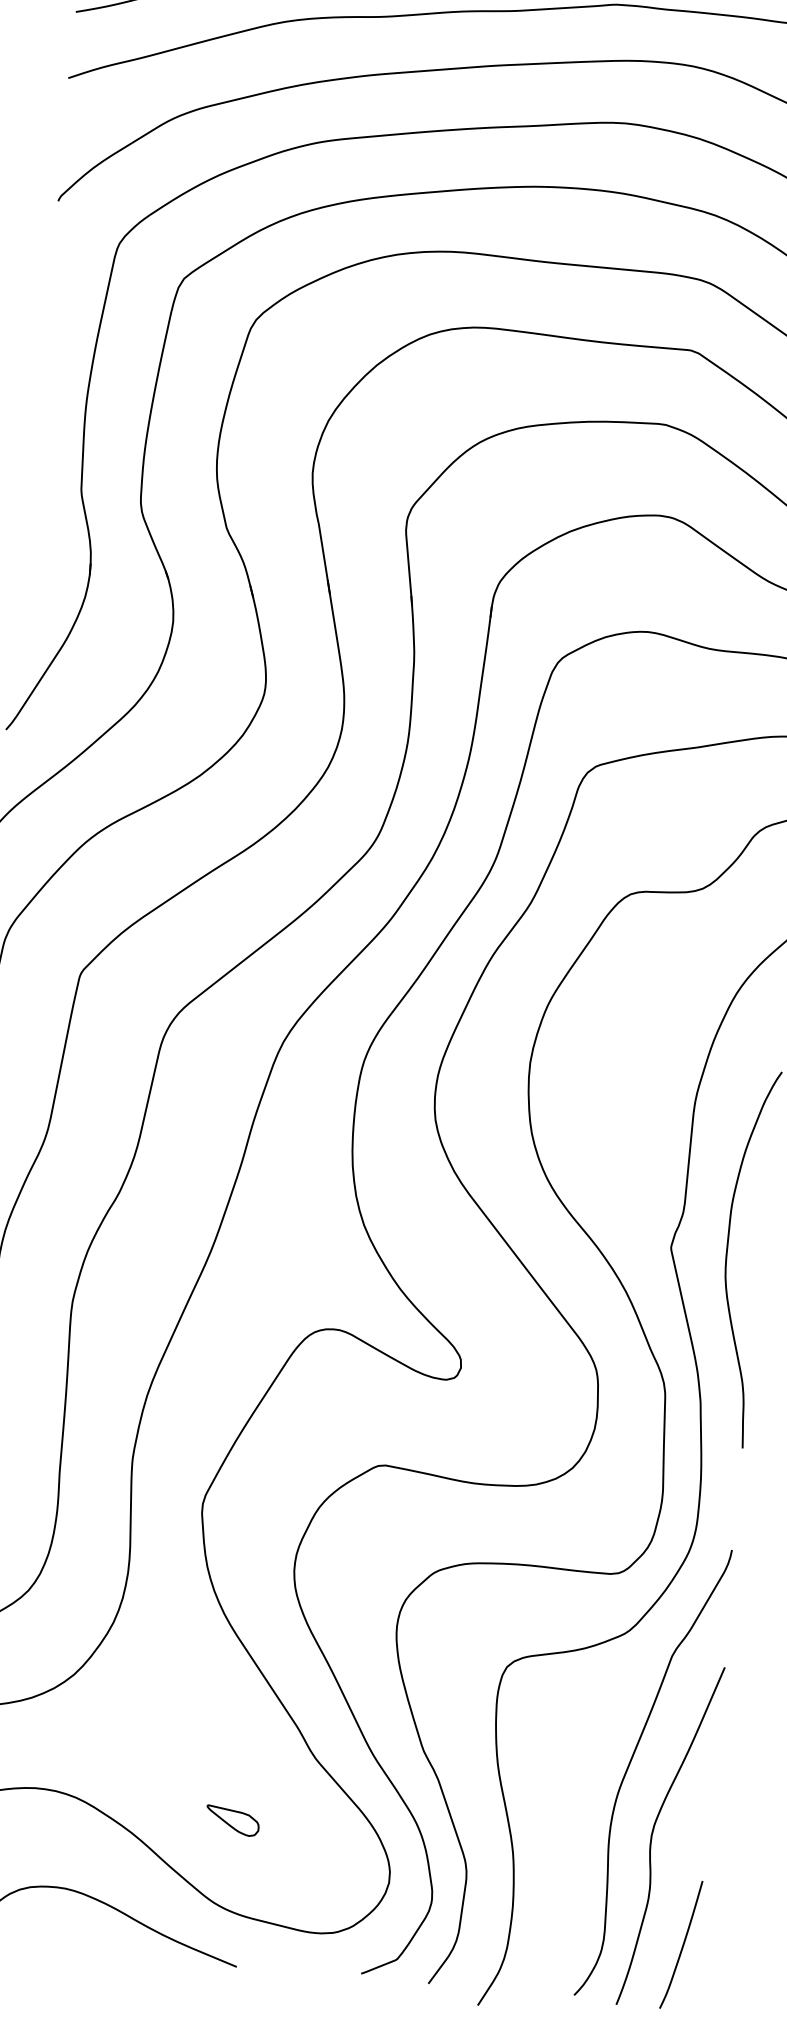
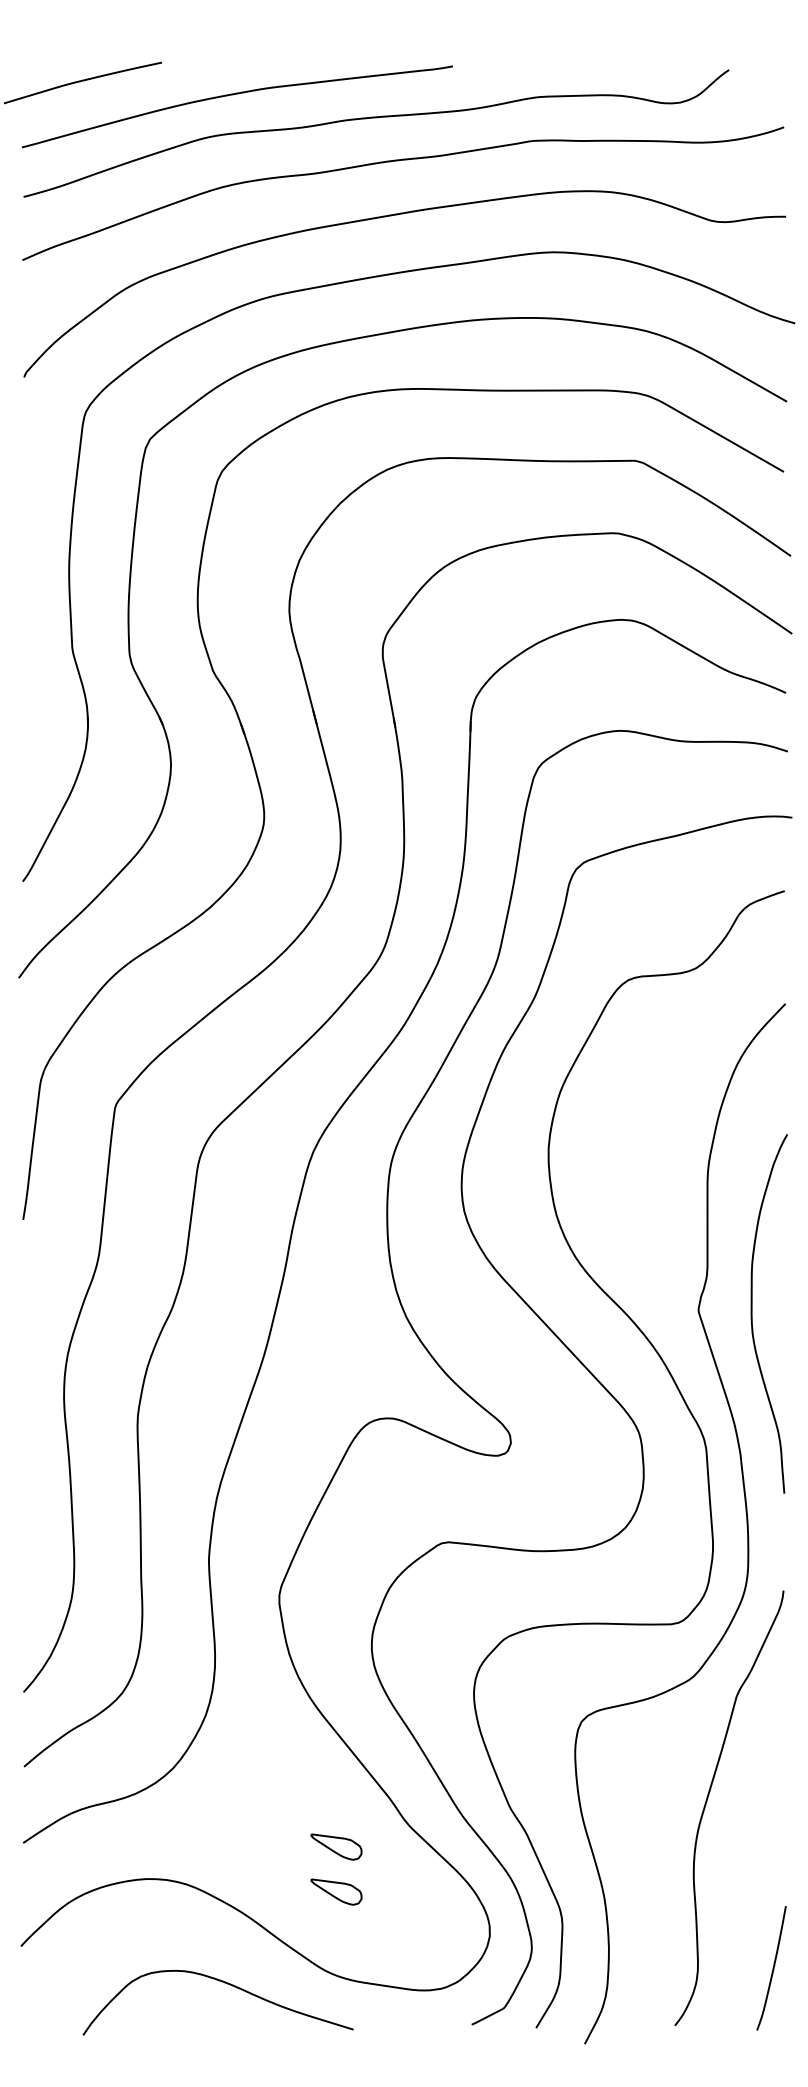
part: (237, 1773) -> (336, 1846), added
curve: (653, 1832) -> (735, 1864), removed

